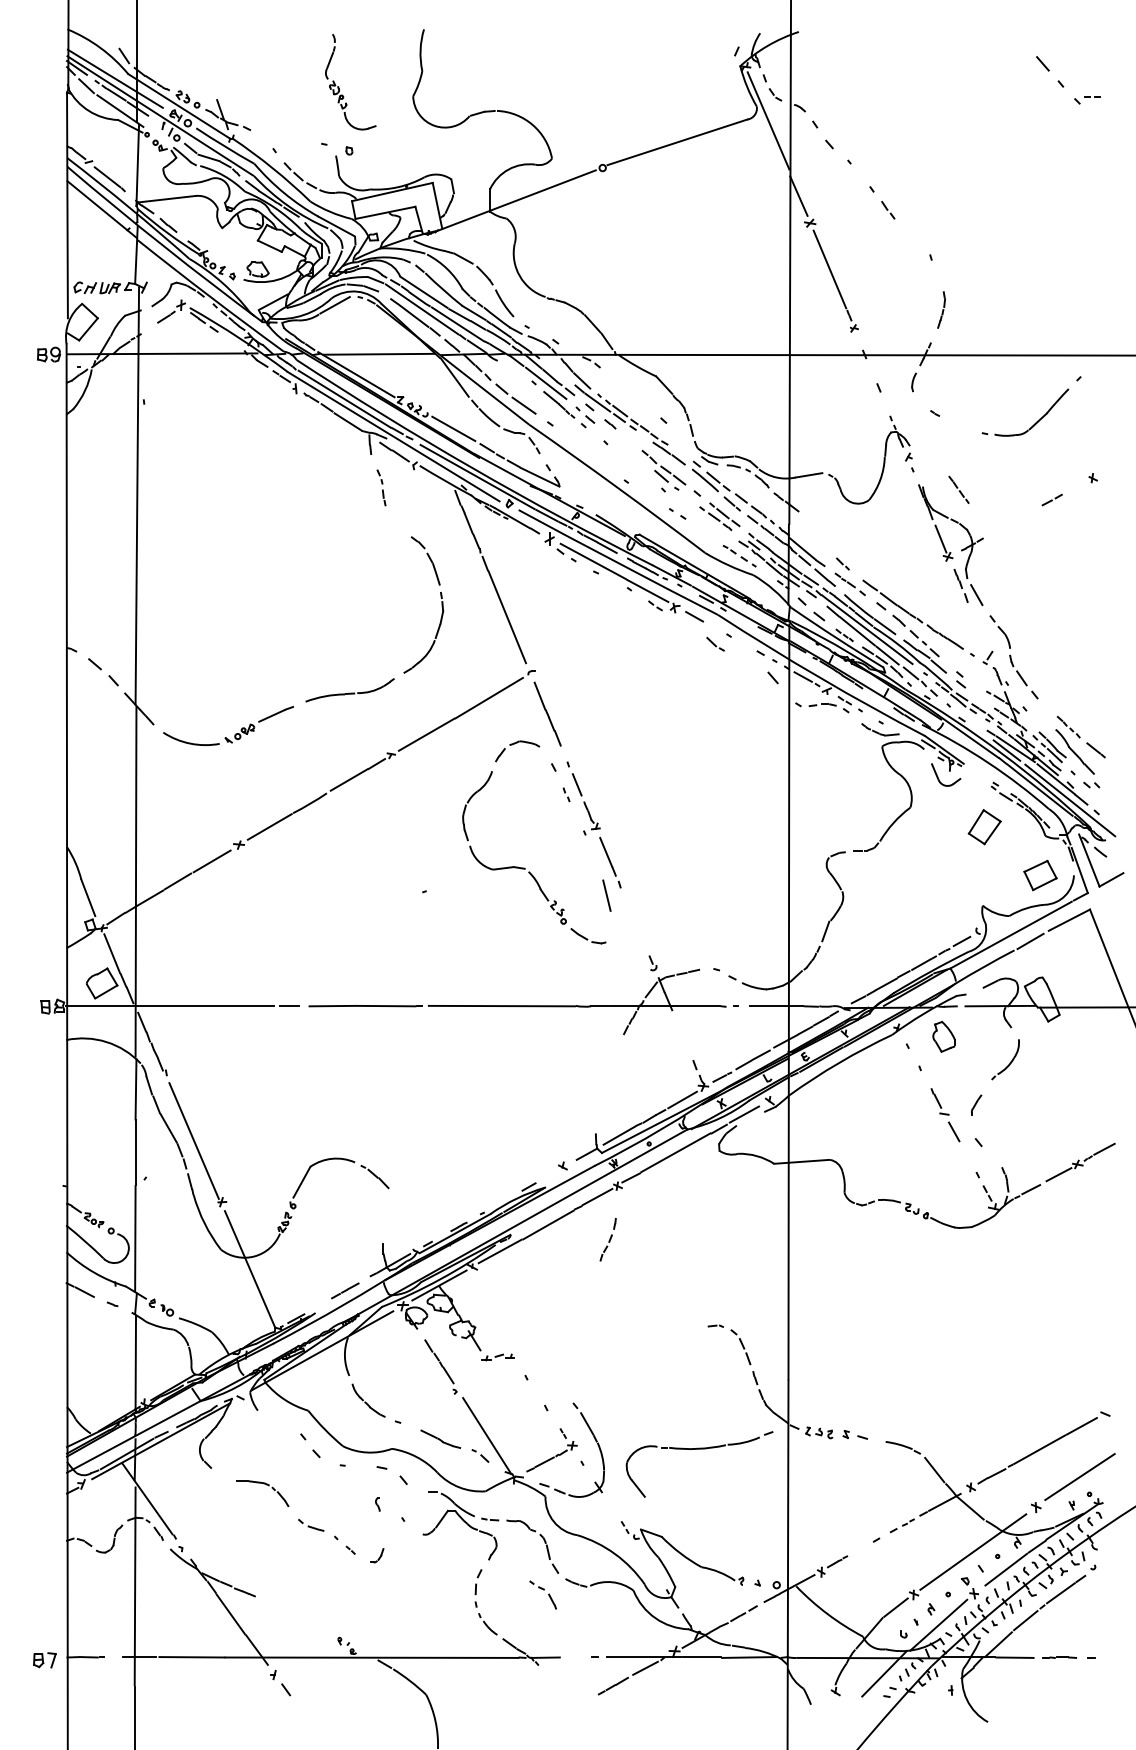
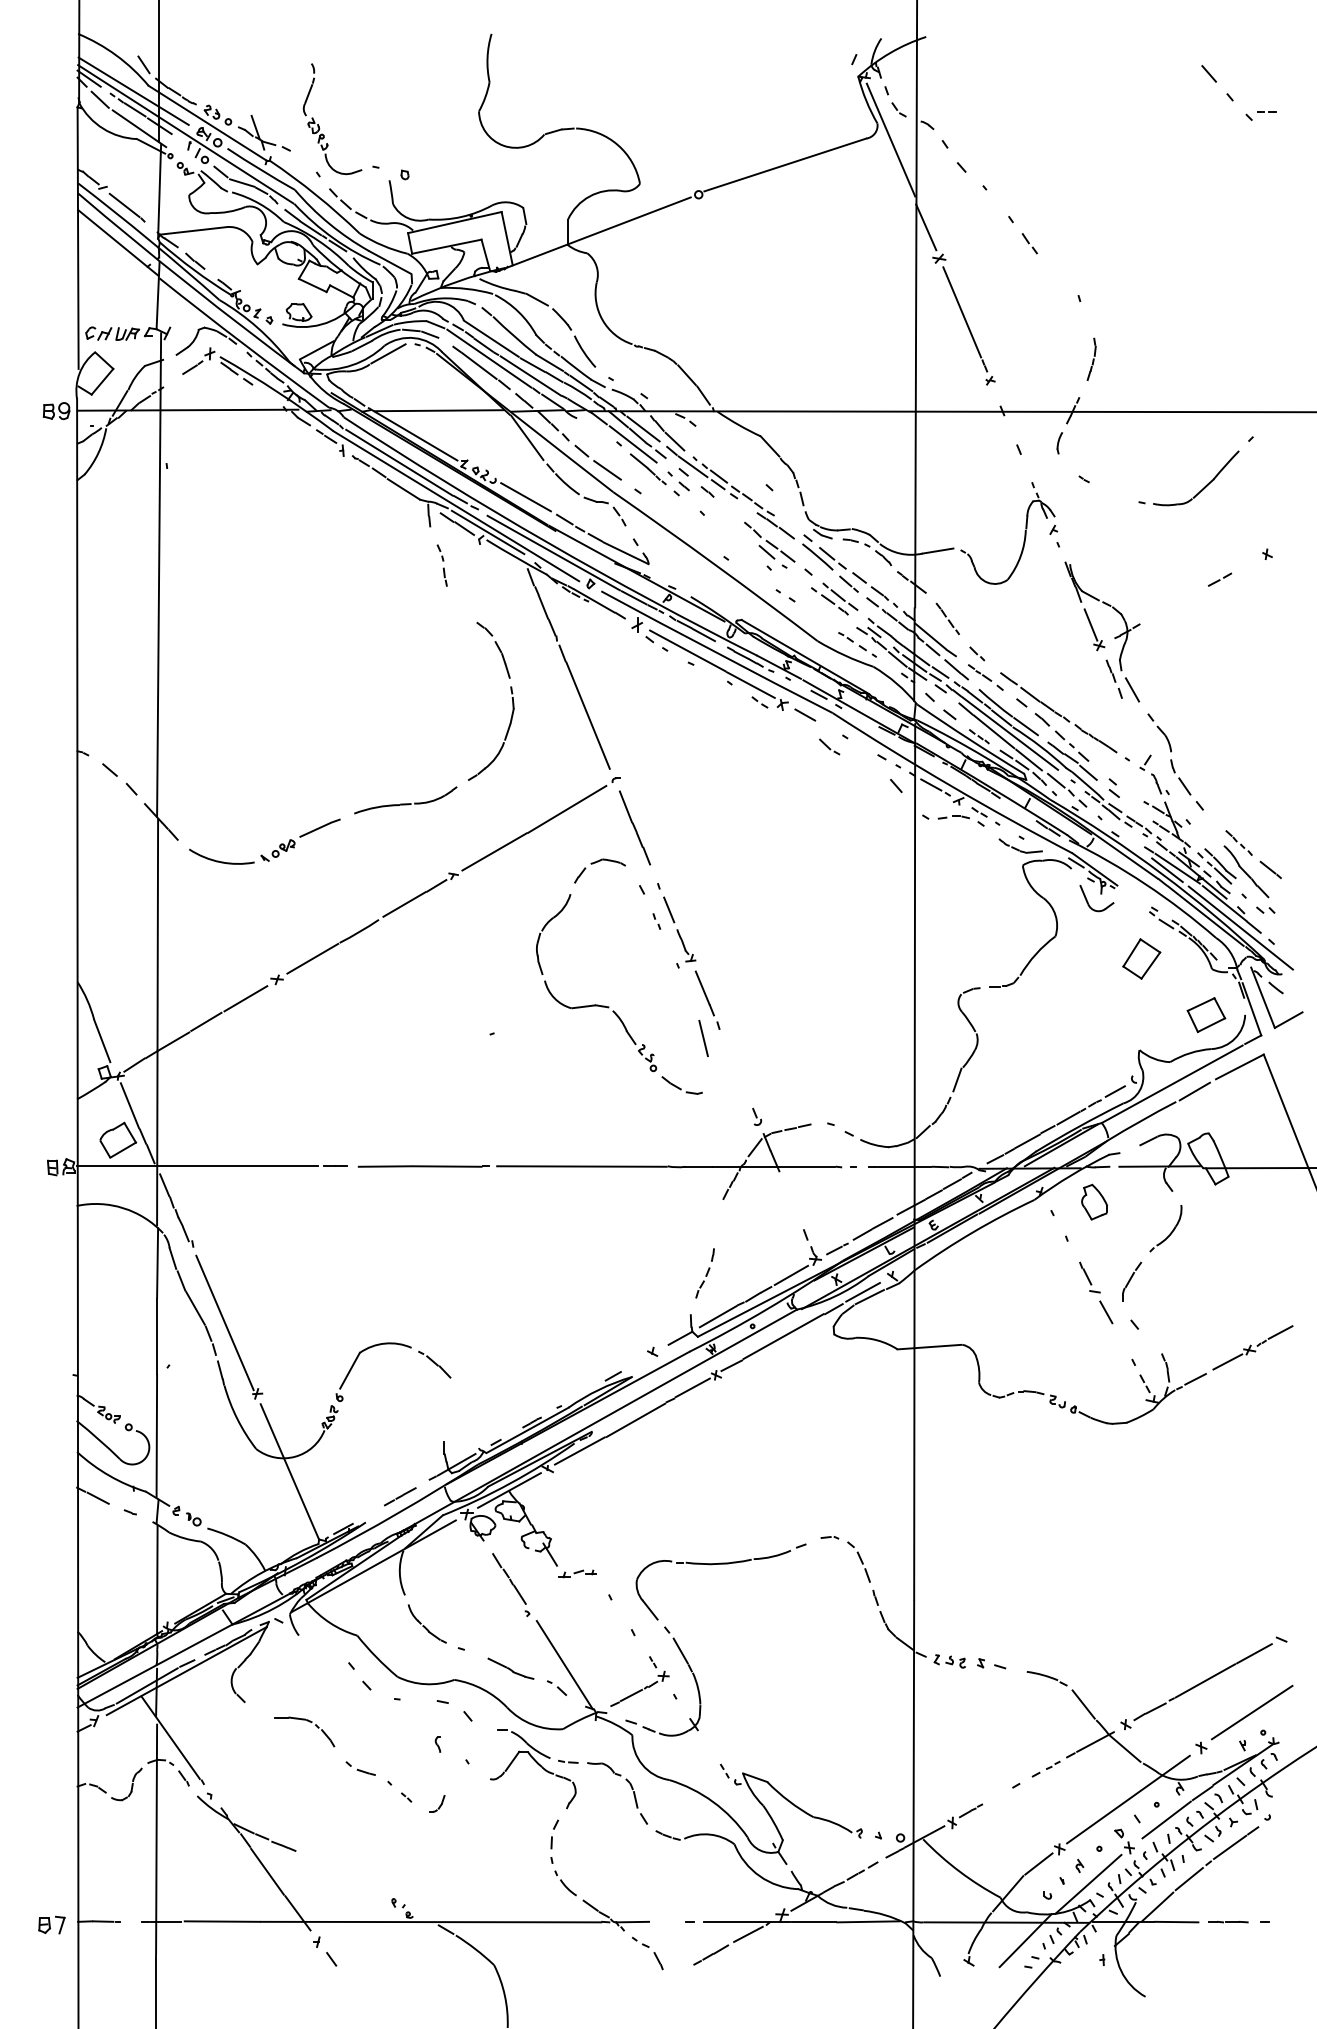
part: (339, 87) -> (319, 125), moved
line: (555, 369) -> (643, 428), added
line: (420, 459) -> (487, 532), added
line: (957, 488) -> (946, 617), moved
part: (976, 1105) -> (1132, 1281), size x1.67
line: (749, 1119) -> (869, 1297), added
part: (607, 1239) -> (704, 1273), moved
part: (699, 1449) -> (720, 1564), moved
part: (542, 1595) -> (647, 1953), moved

